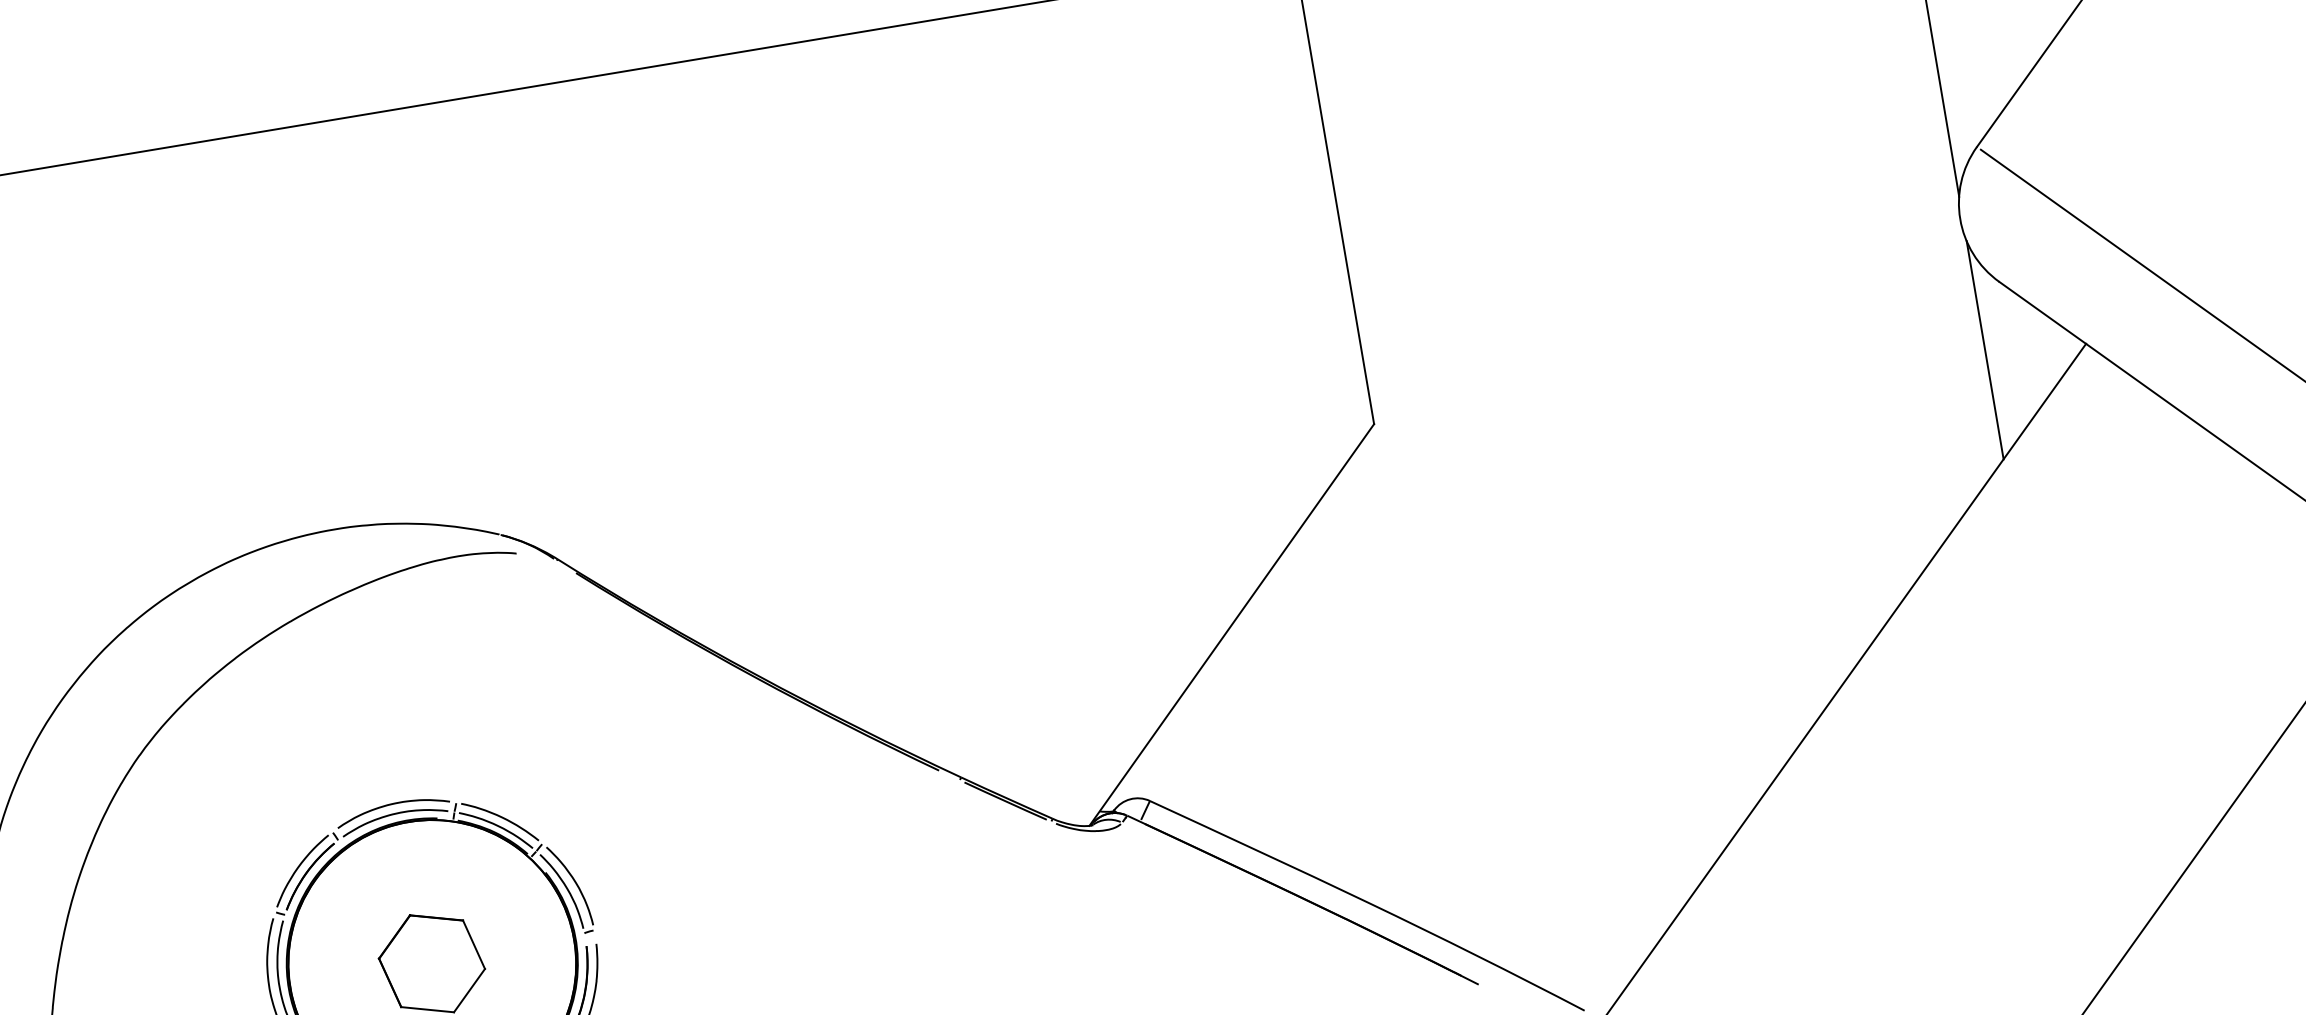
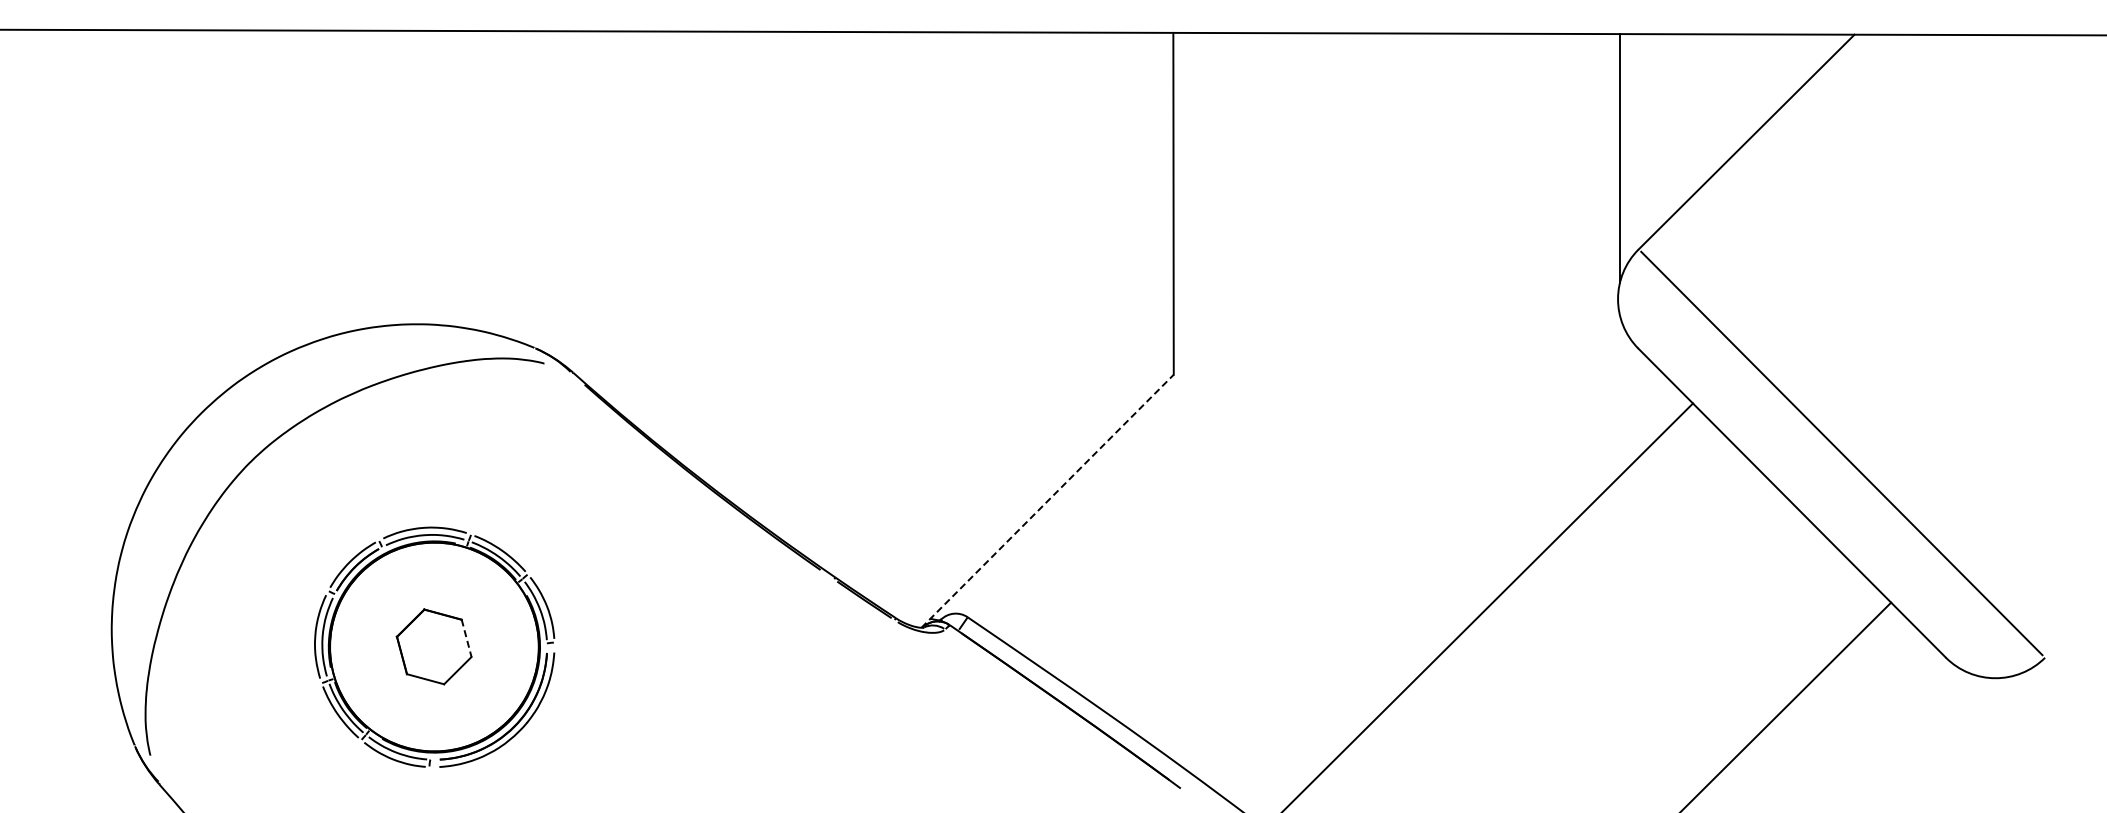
line: (1985, 349) -> (1620, 395), removed
line: (1231, 625) -> (1047, 501), solid -> dashed
line: (473, 944) -> (466, 638), solid -> dashed

